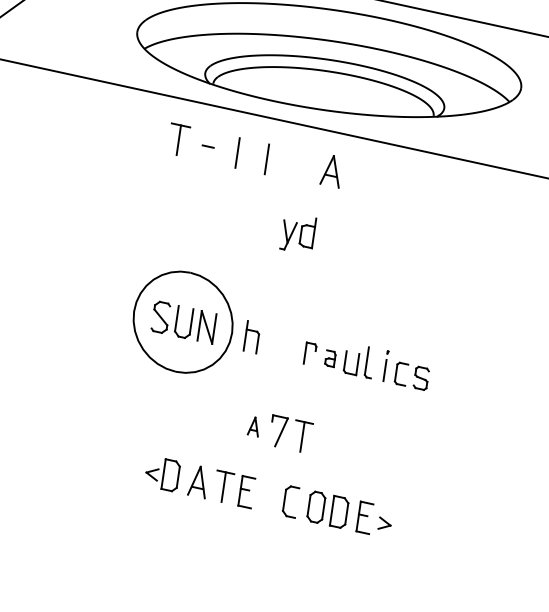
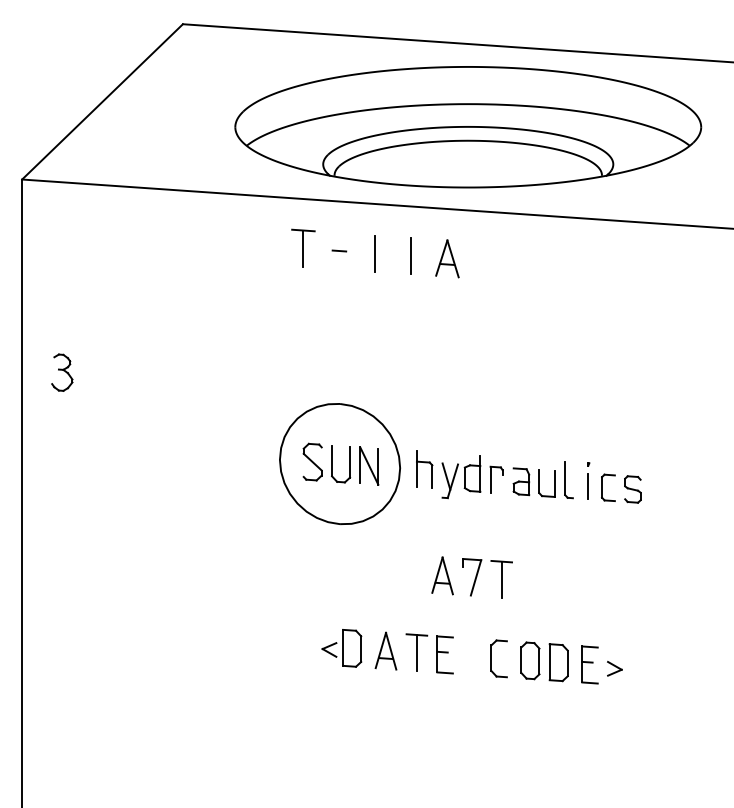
part: (331, 170) -> (447, 258), moved
part: (298, 234) -> (461, 477), moved
part: (330, 358) -> (521, 481), size x1.43
part: (254, 426) -> (442, 575), size x1.67

